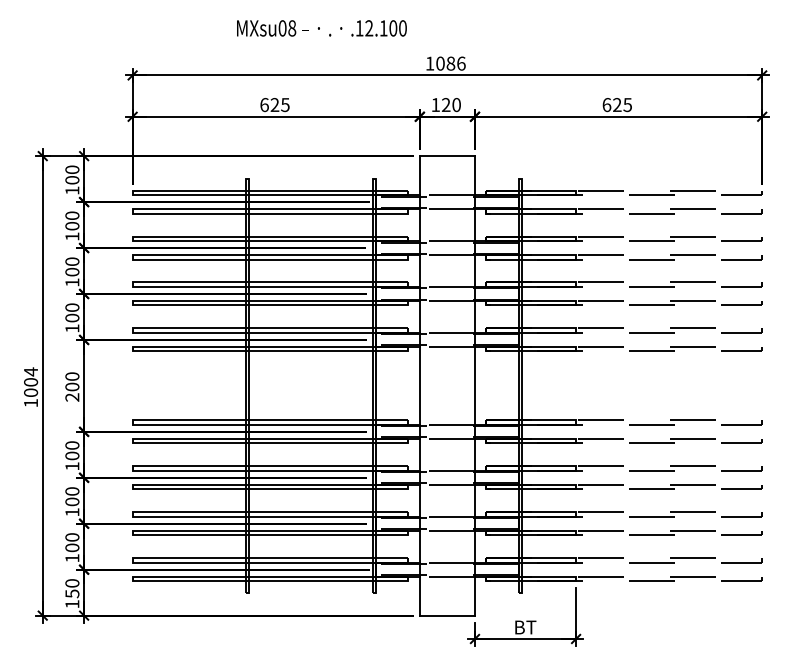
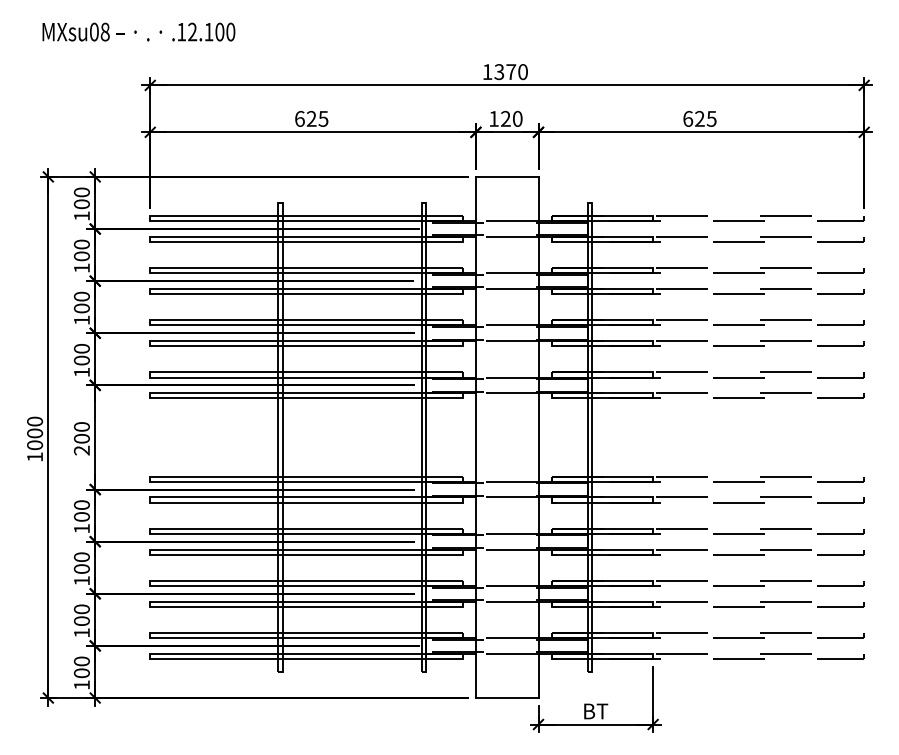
text: (321, 27) -> (138, 31), moved
text: (451, 64) -> (511, 72), 1086 -> 1370
text: (31, 371) -> (35, 421), 1004 -> 1000
text: (71, 594) -> (81, 673), 150 -> 100

